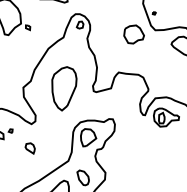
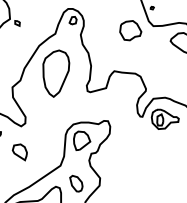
part: (64, 88) -> (56, 73), moved
part: (29, 148) -> (19, 152), size x1.43

